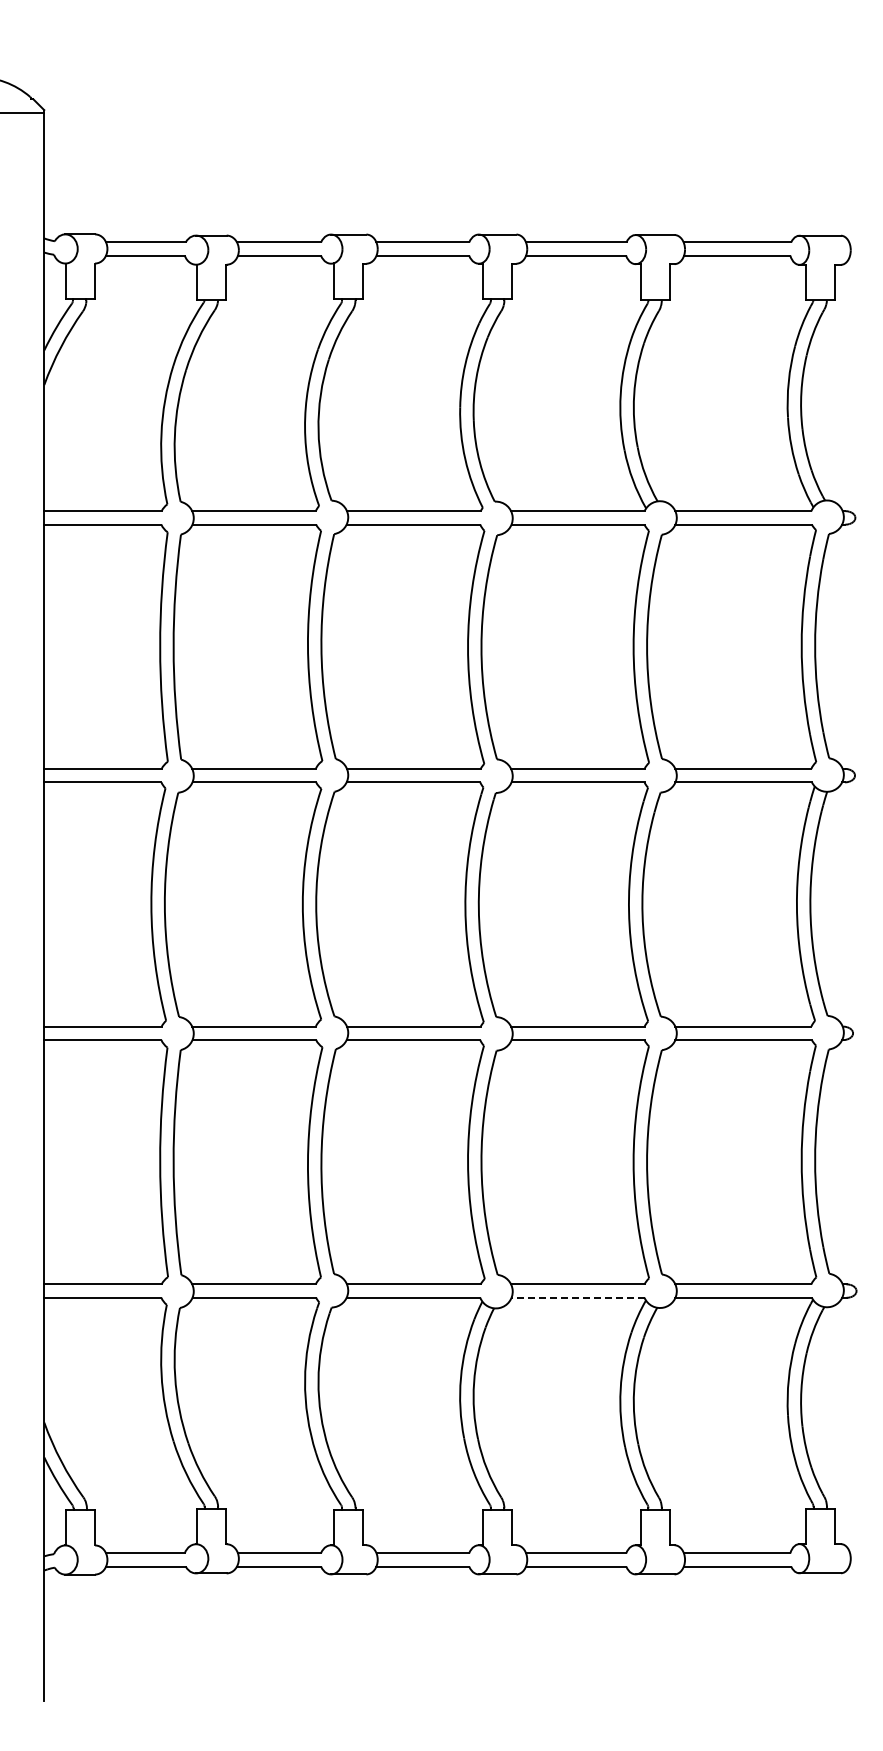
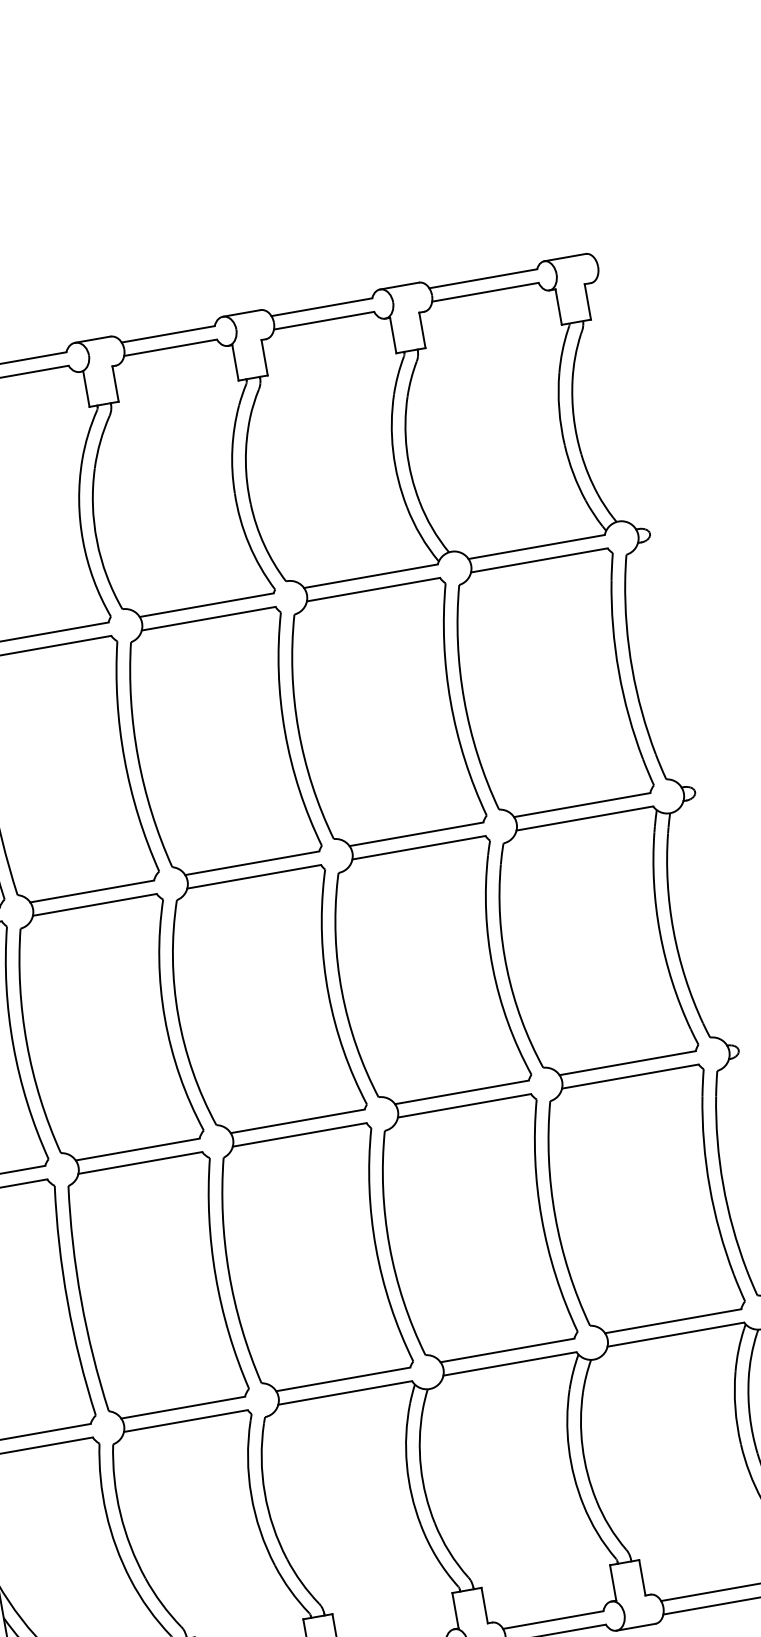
line: (577, 1297) -> (509, 1363), dashed -> solid

